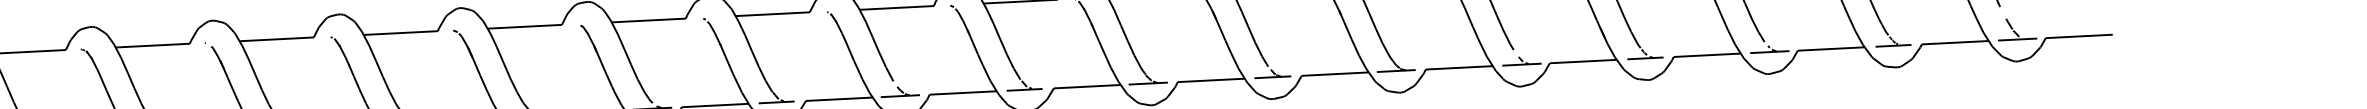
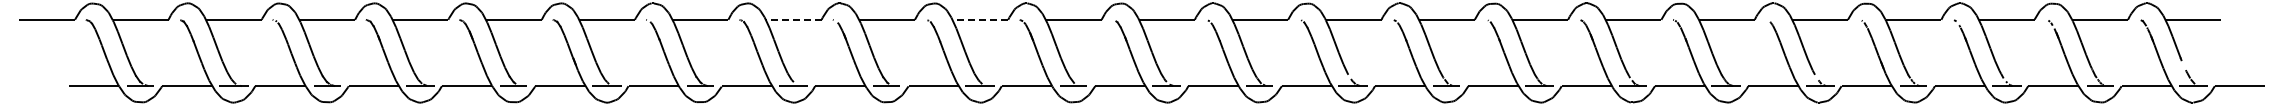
line: (400, 32) -> (980, 19), solid -> dashed
line: (152, 45) -> (793, 19), solid -> dashed

